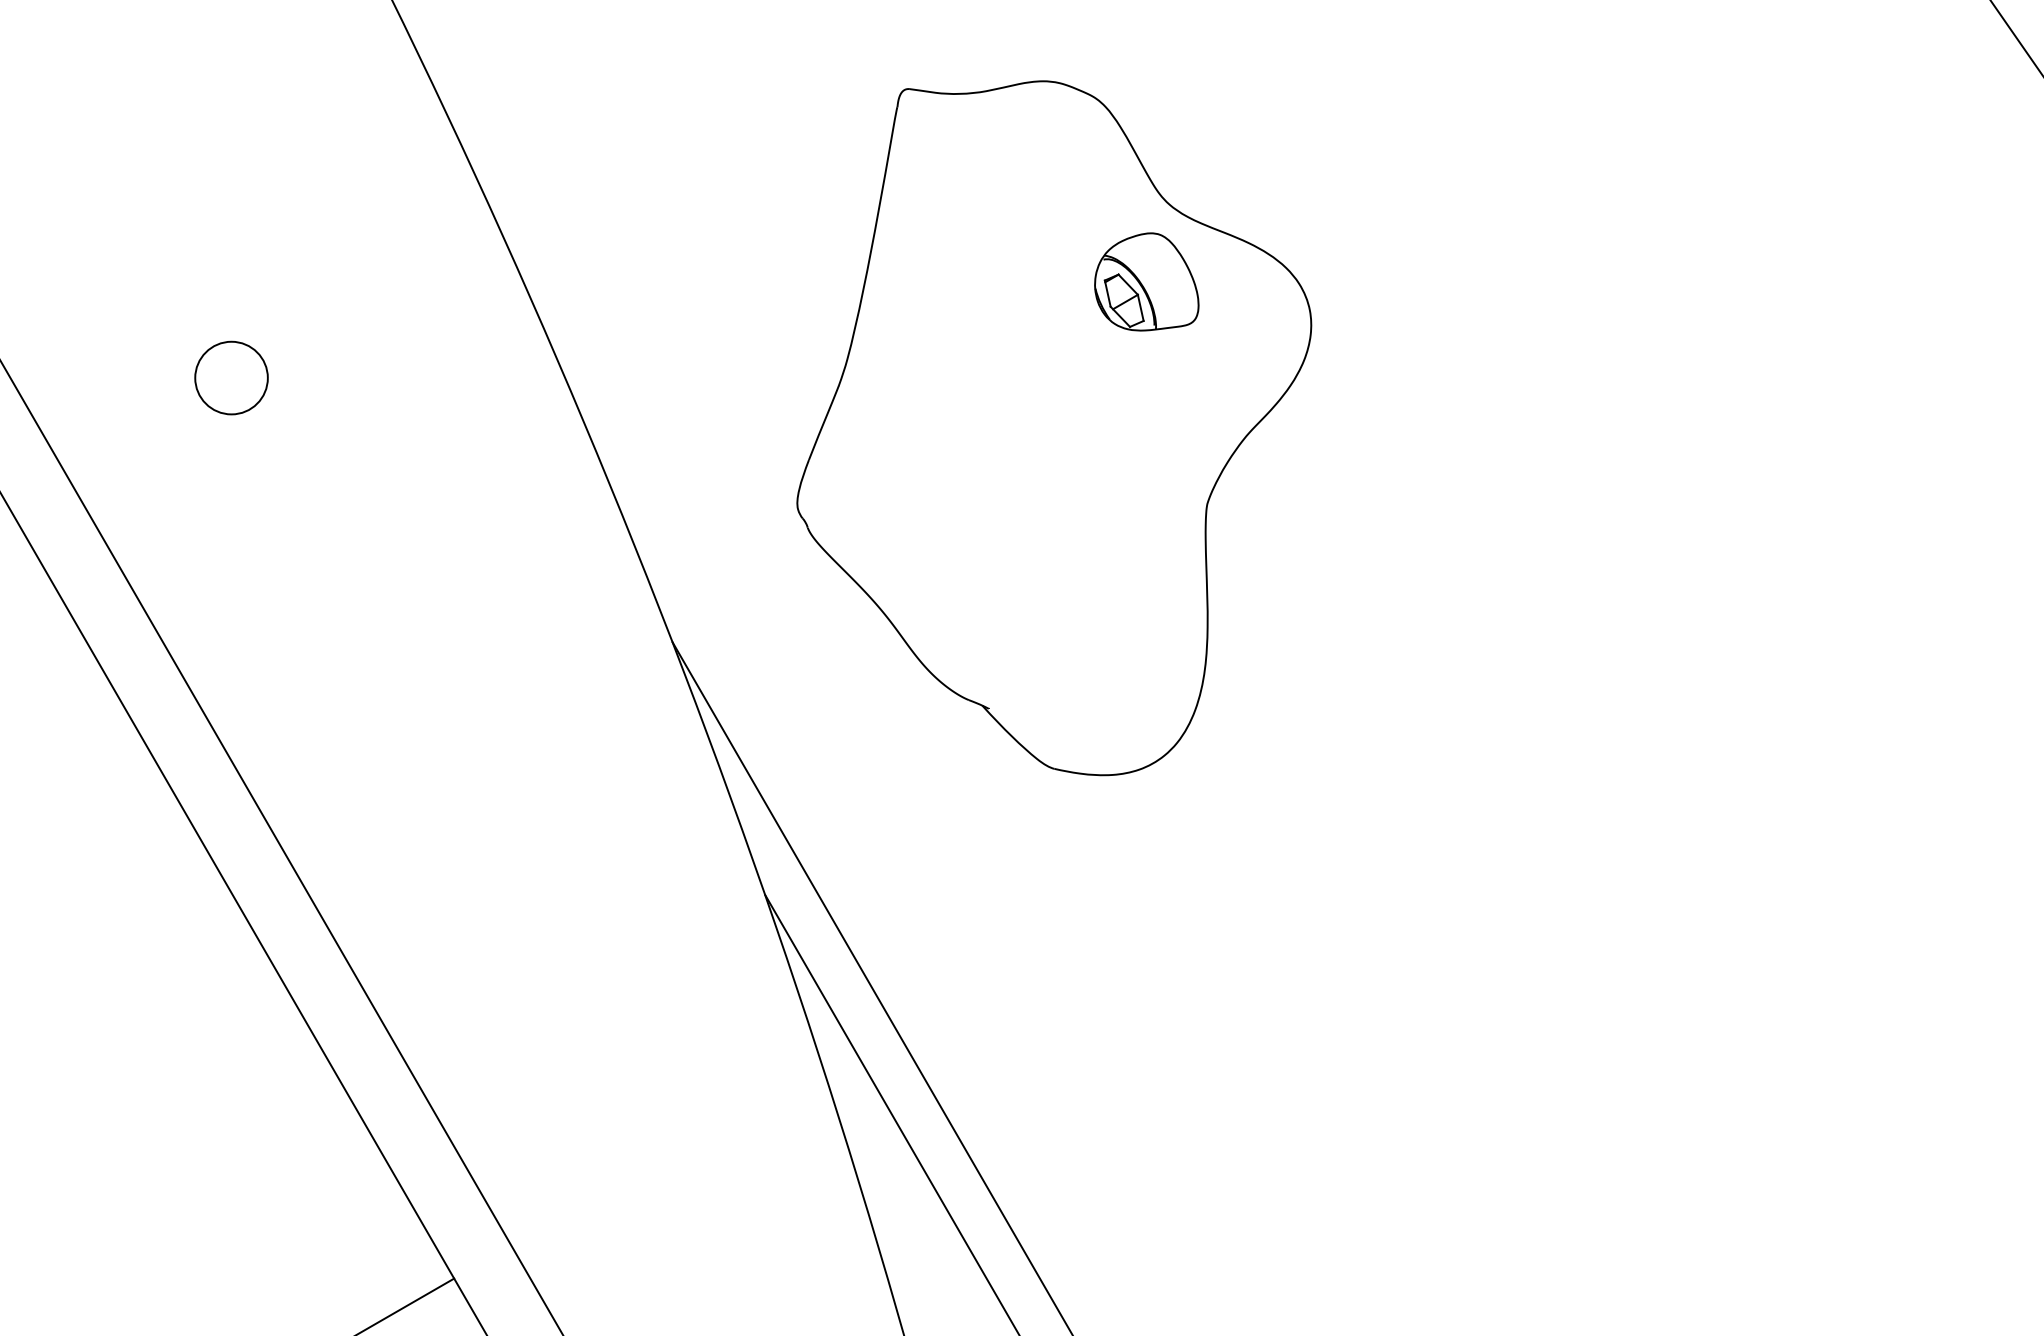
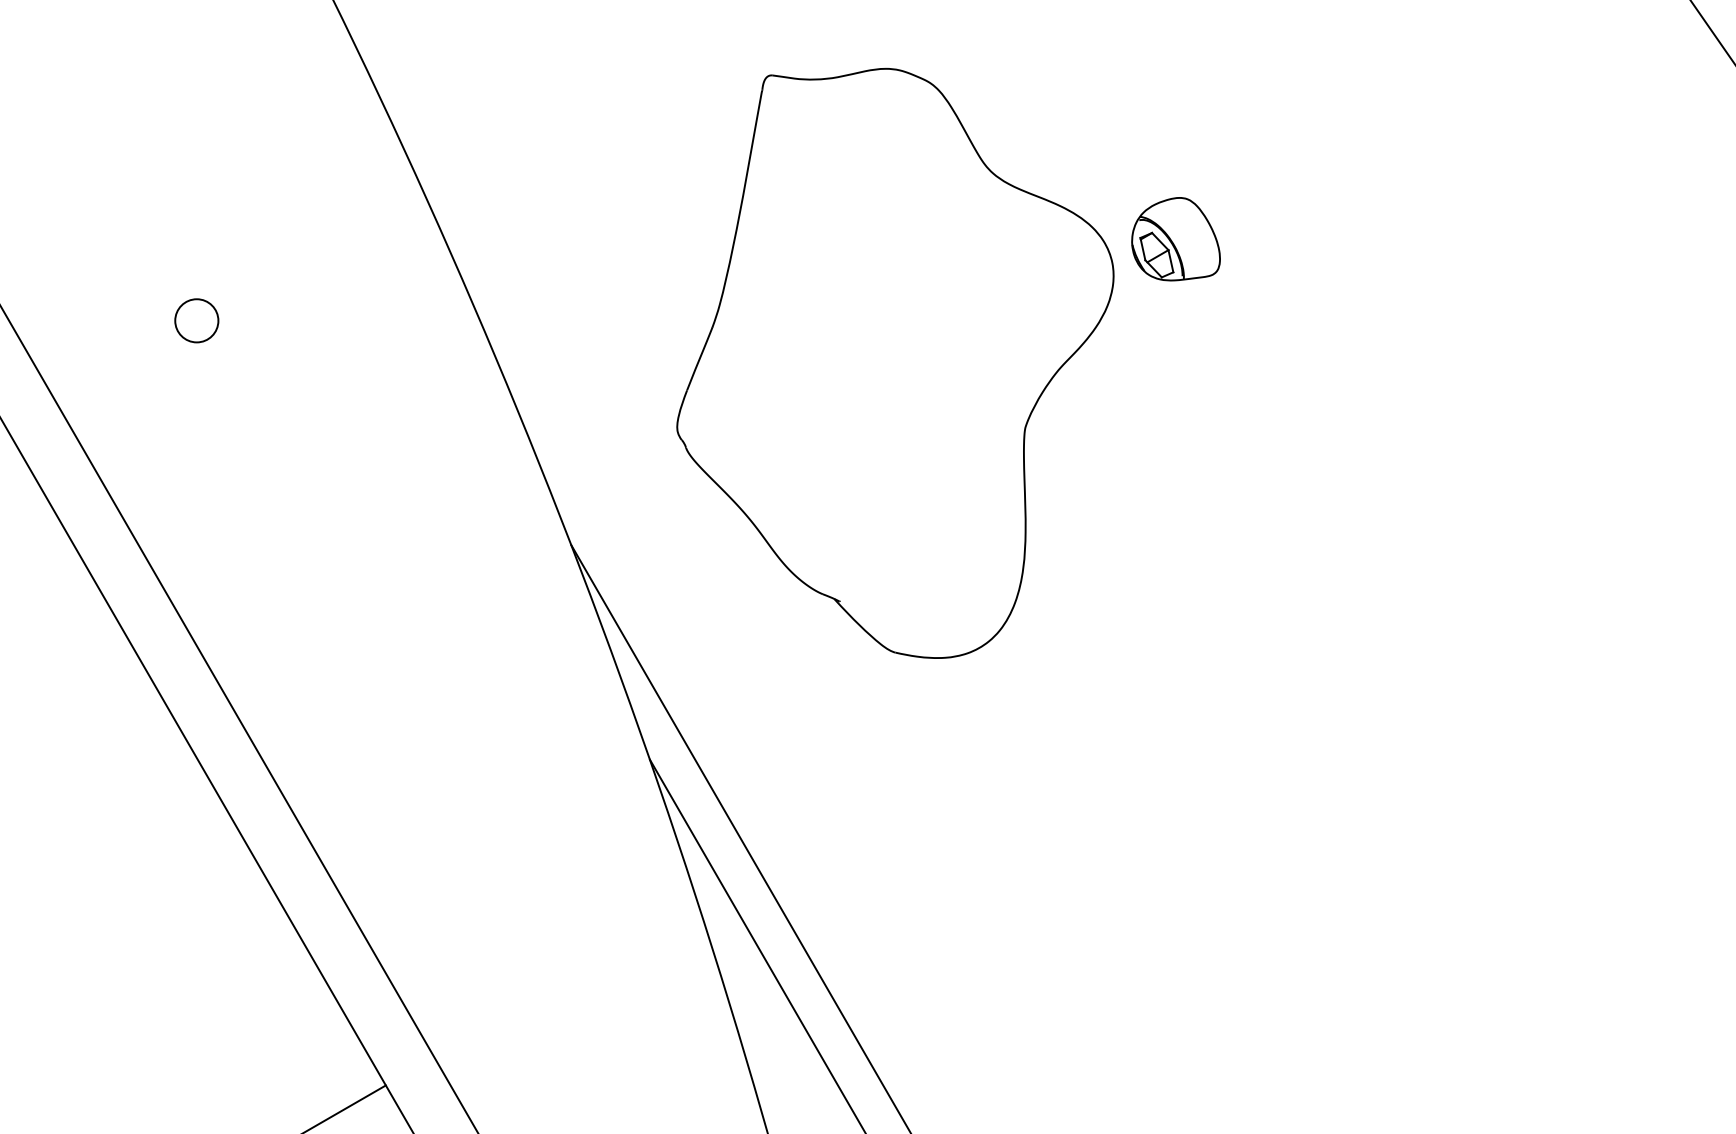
part: (1146, 281) -> (1175, 238), moved
circle: (231, 377) -> (196, 320), size x0.7

